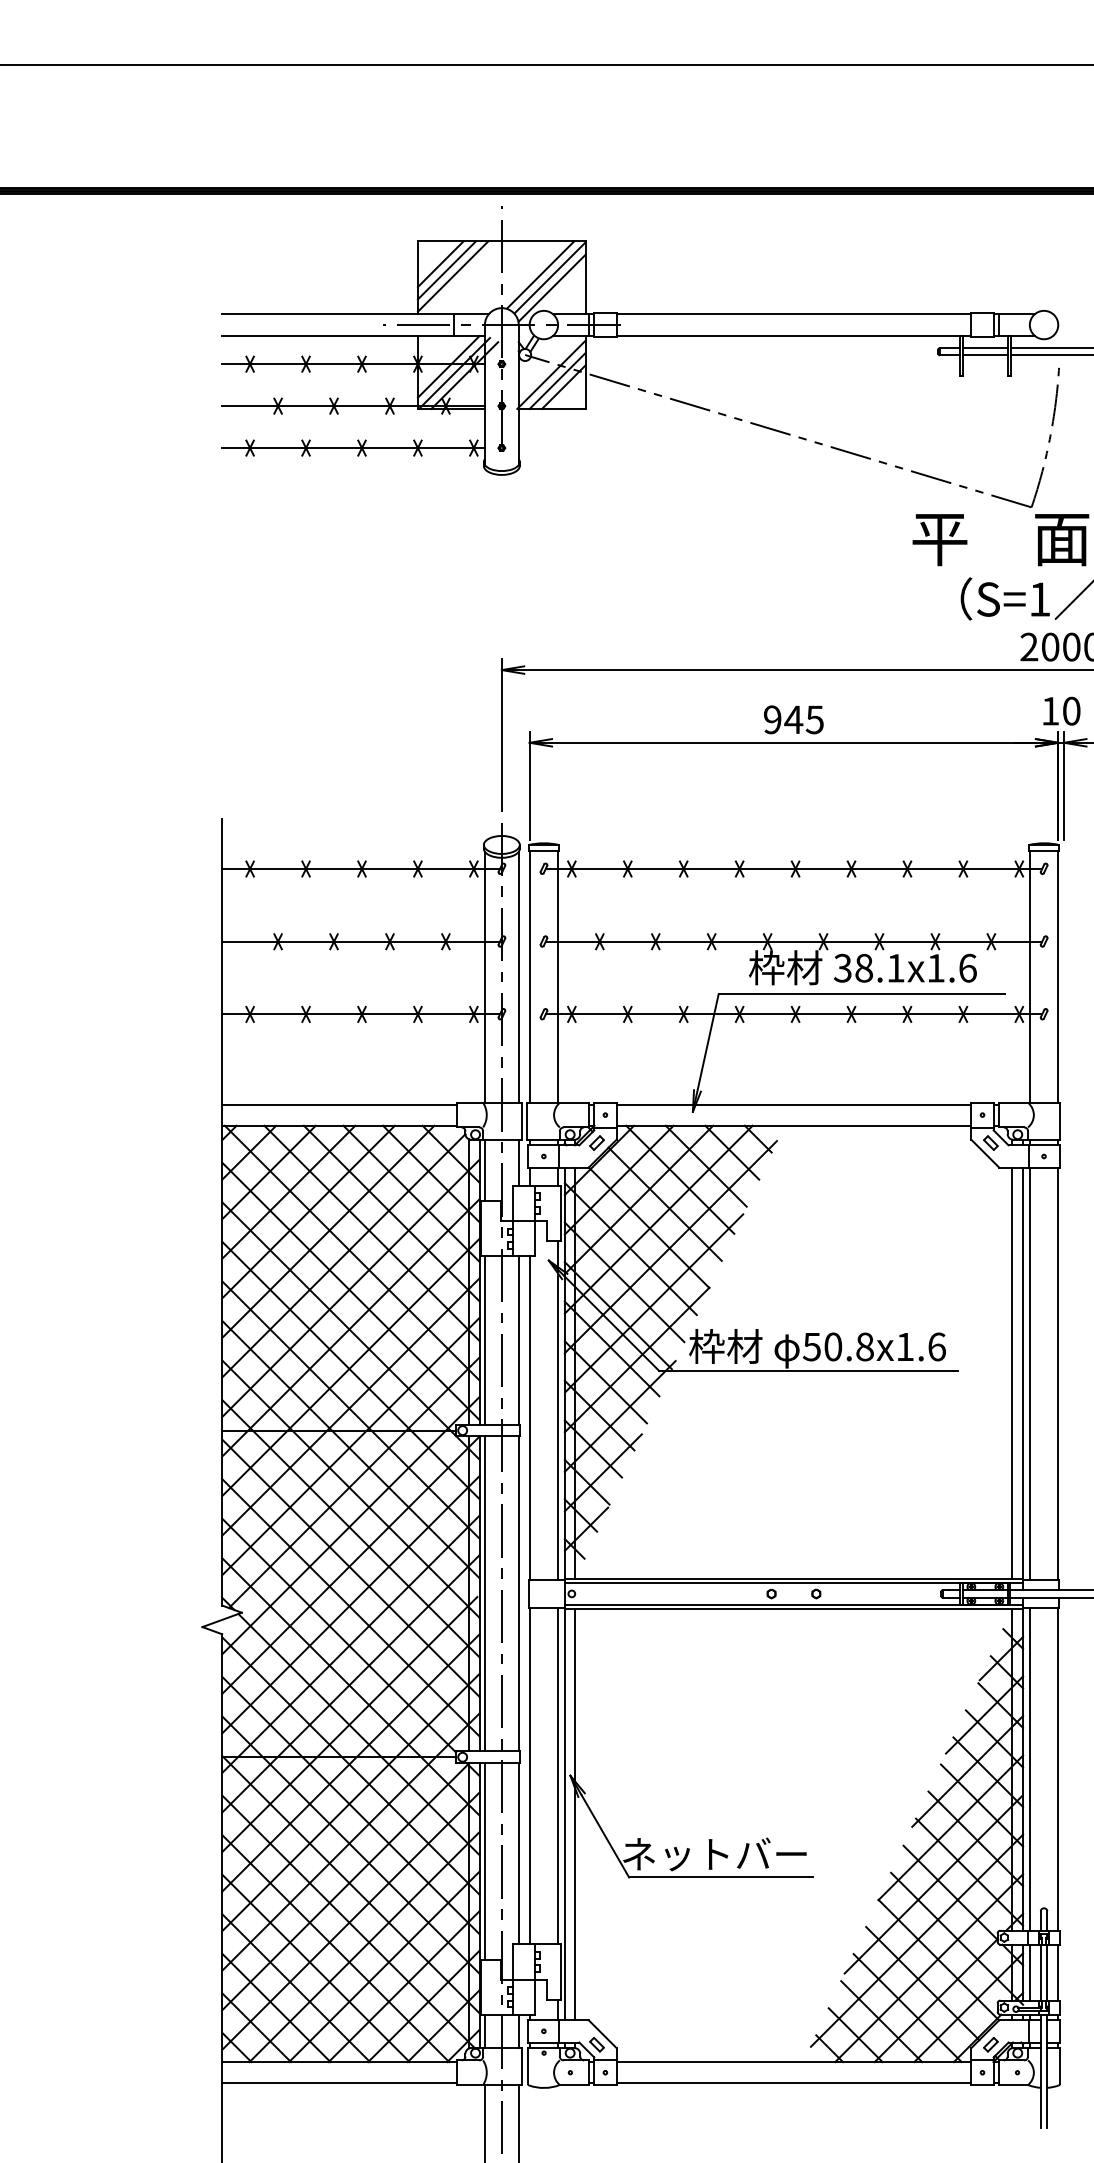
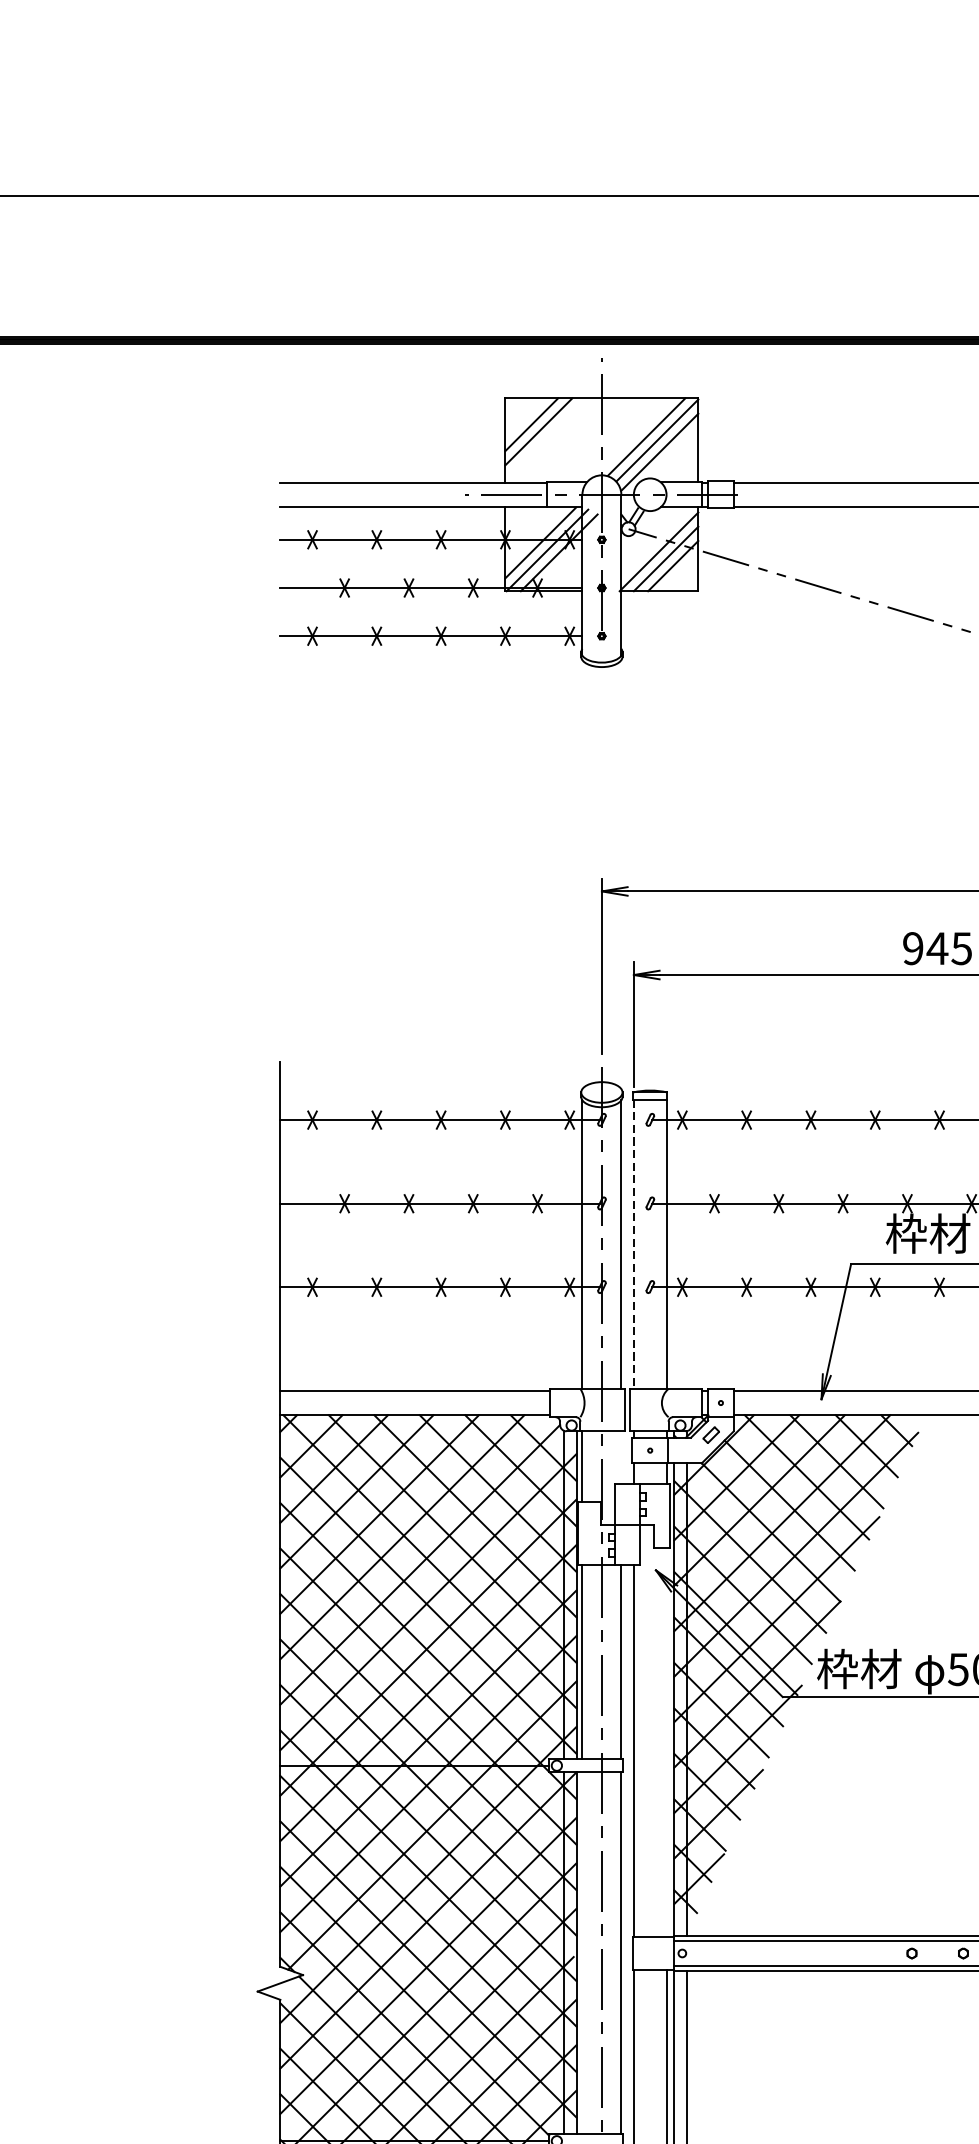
line: (452, 276) -> (545, 438), removed
line: (529, 976) -> (633, 1243), solid -> dashed
line: (518, 1162) -> (621, 1457), removed
line: (558, 1410) -> (667, 1742), removed
line: (484, 1593) -> (581, 1952), removed

